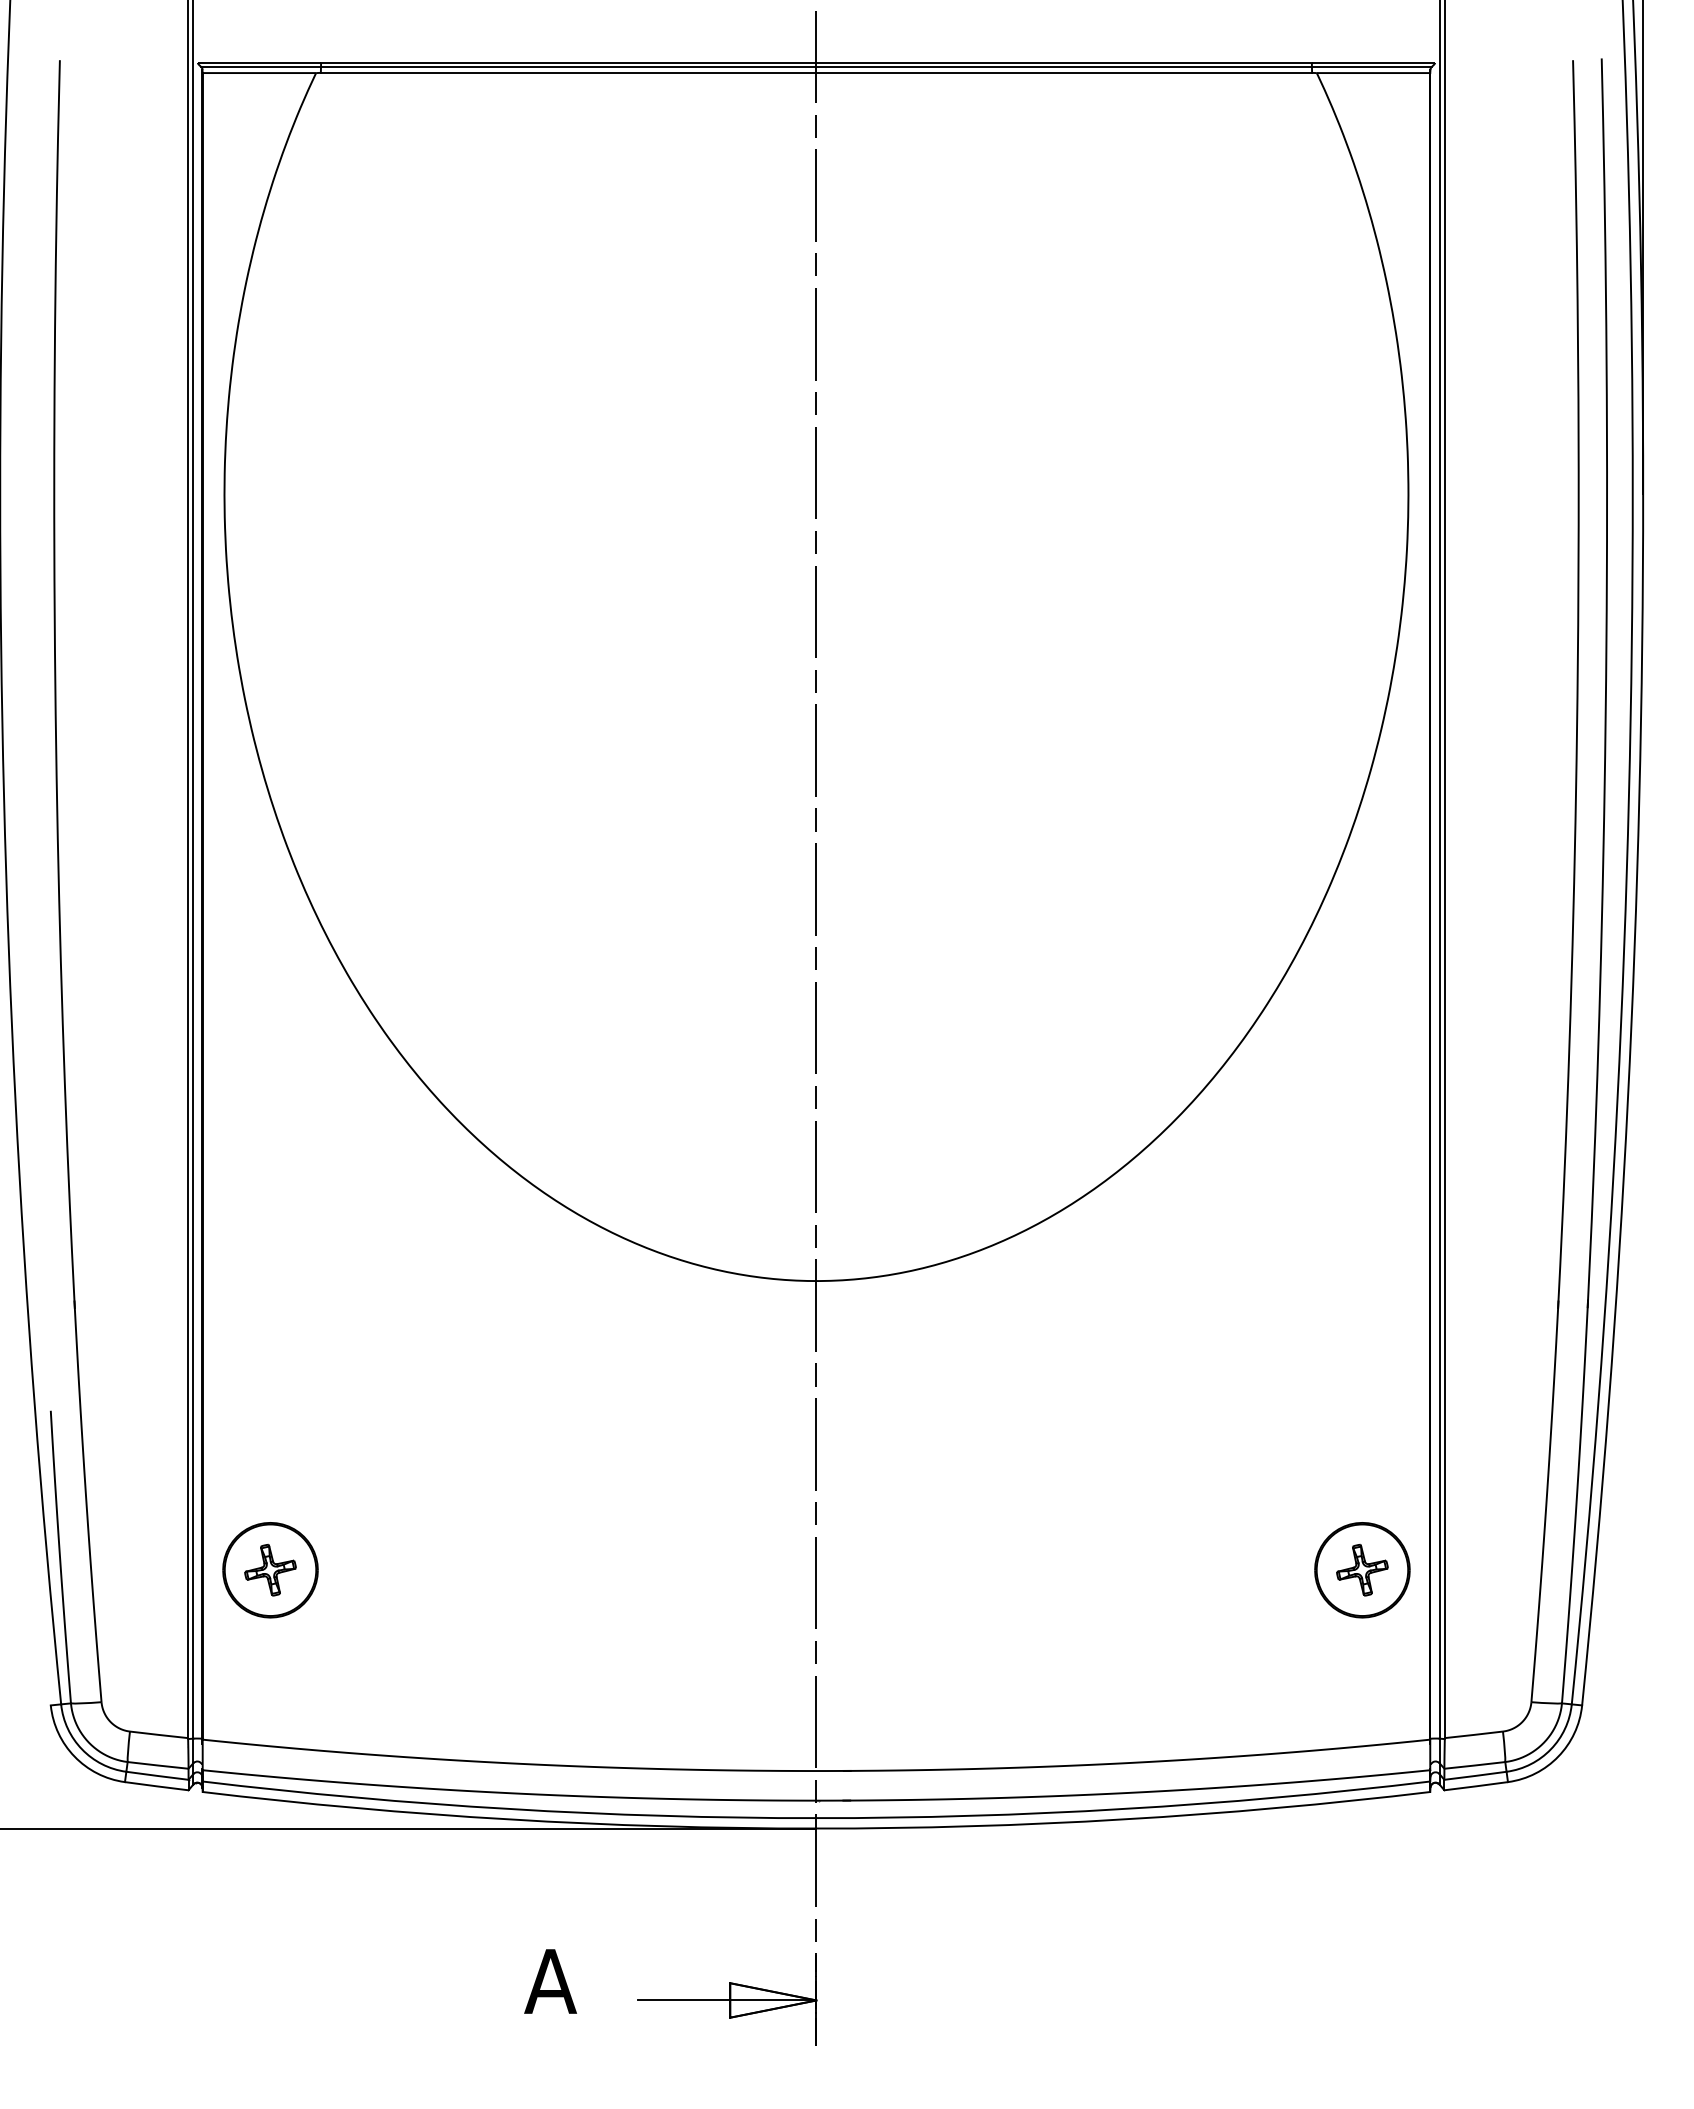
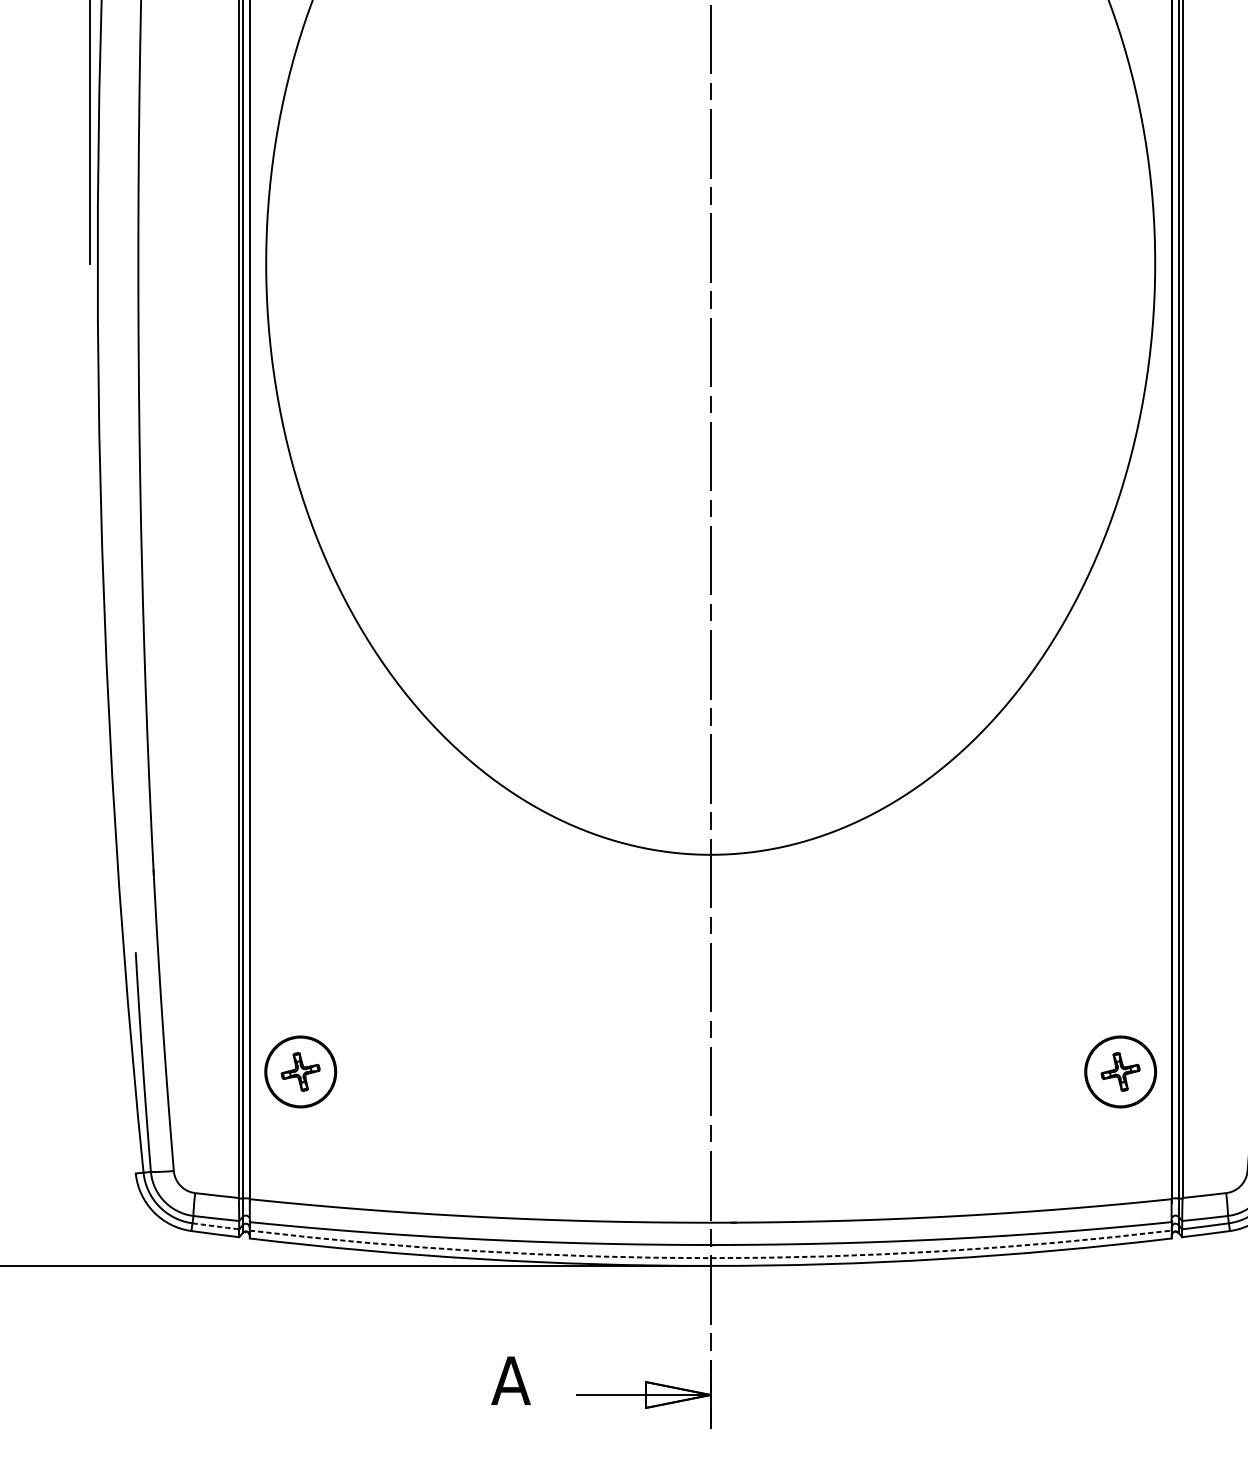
arc: (157, 1775) -> (215, 1226), solid -> dashed
arc: (816, 1818) -> (710, 1258), solid -> dashed

